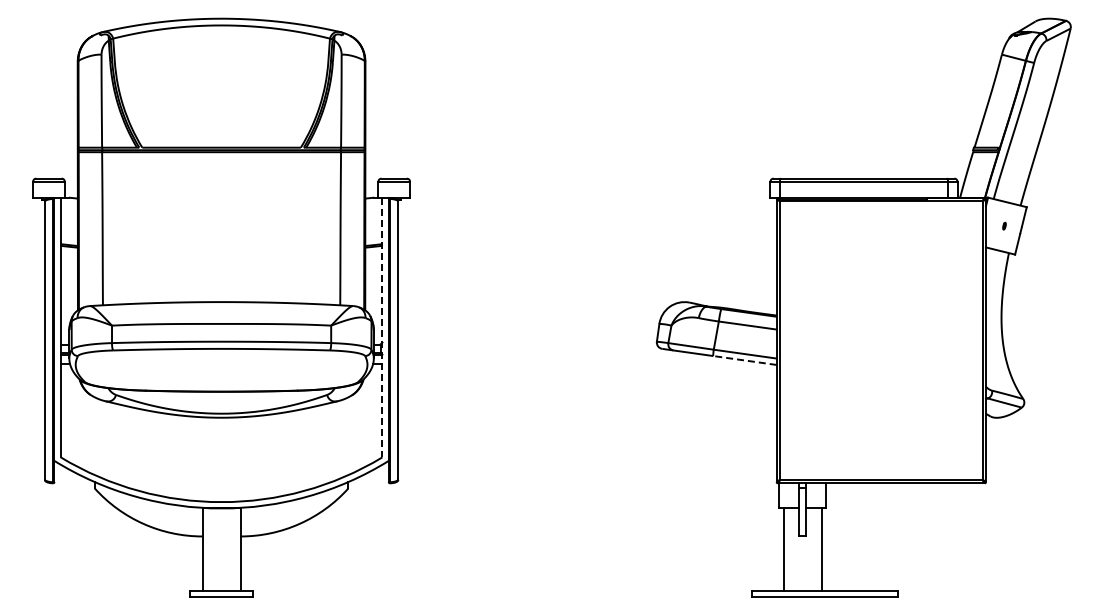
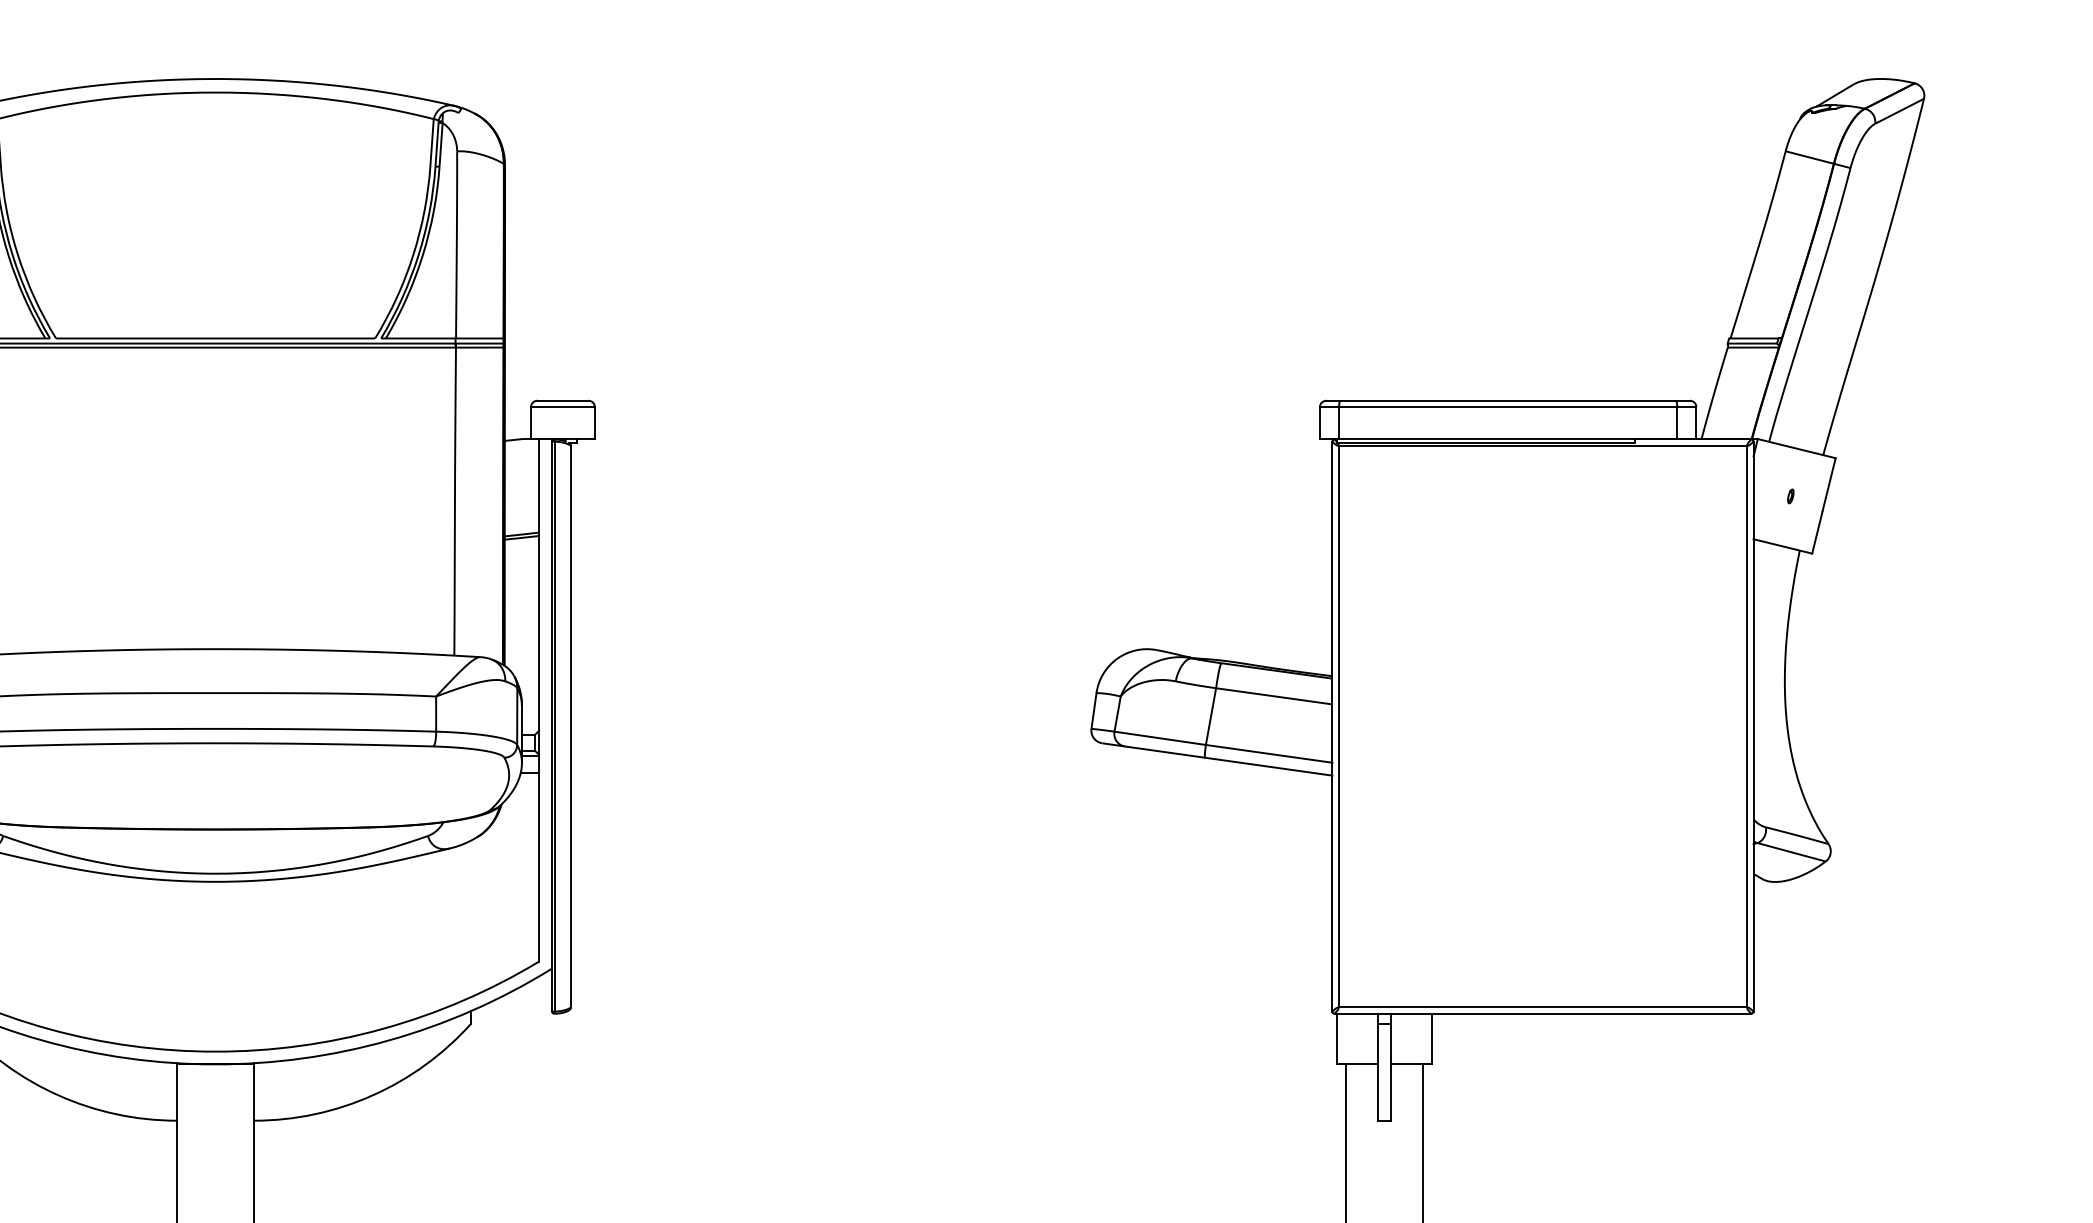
line: (382, 327) -> (539, 700), dashed -> solid
line: (745, 360) -> (1269, 766), dashed -> solid

